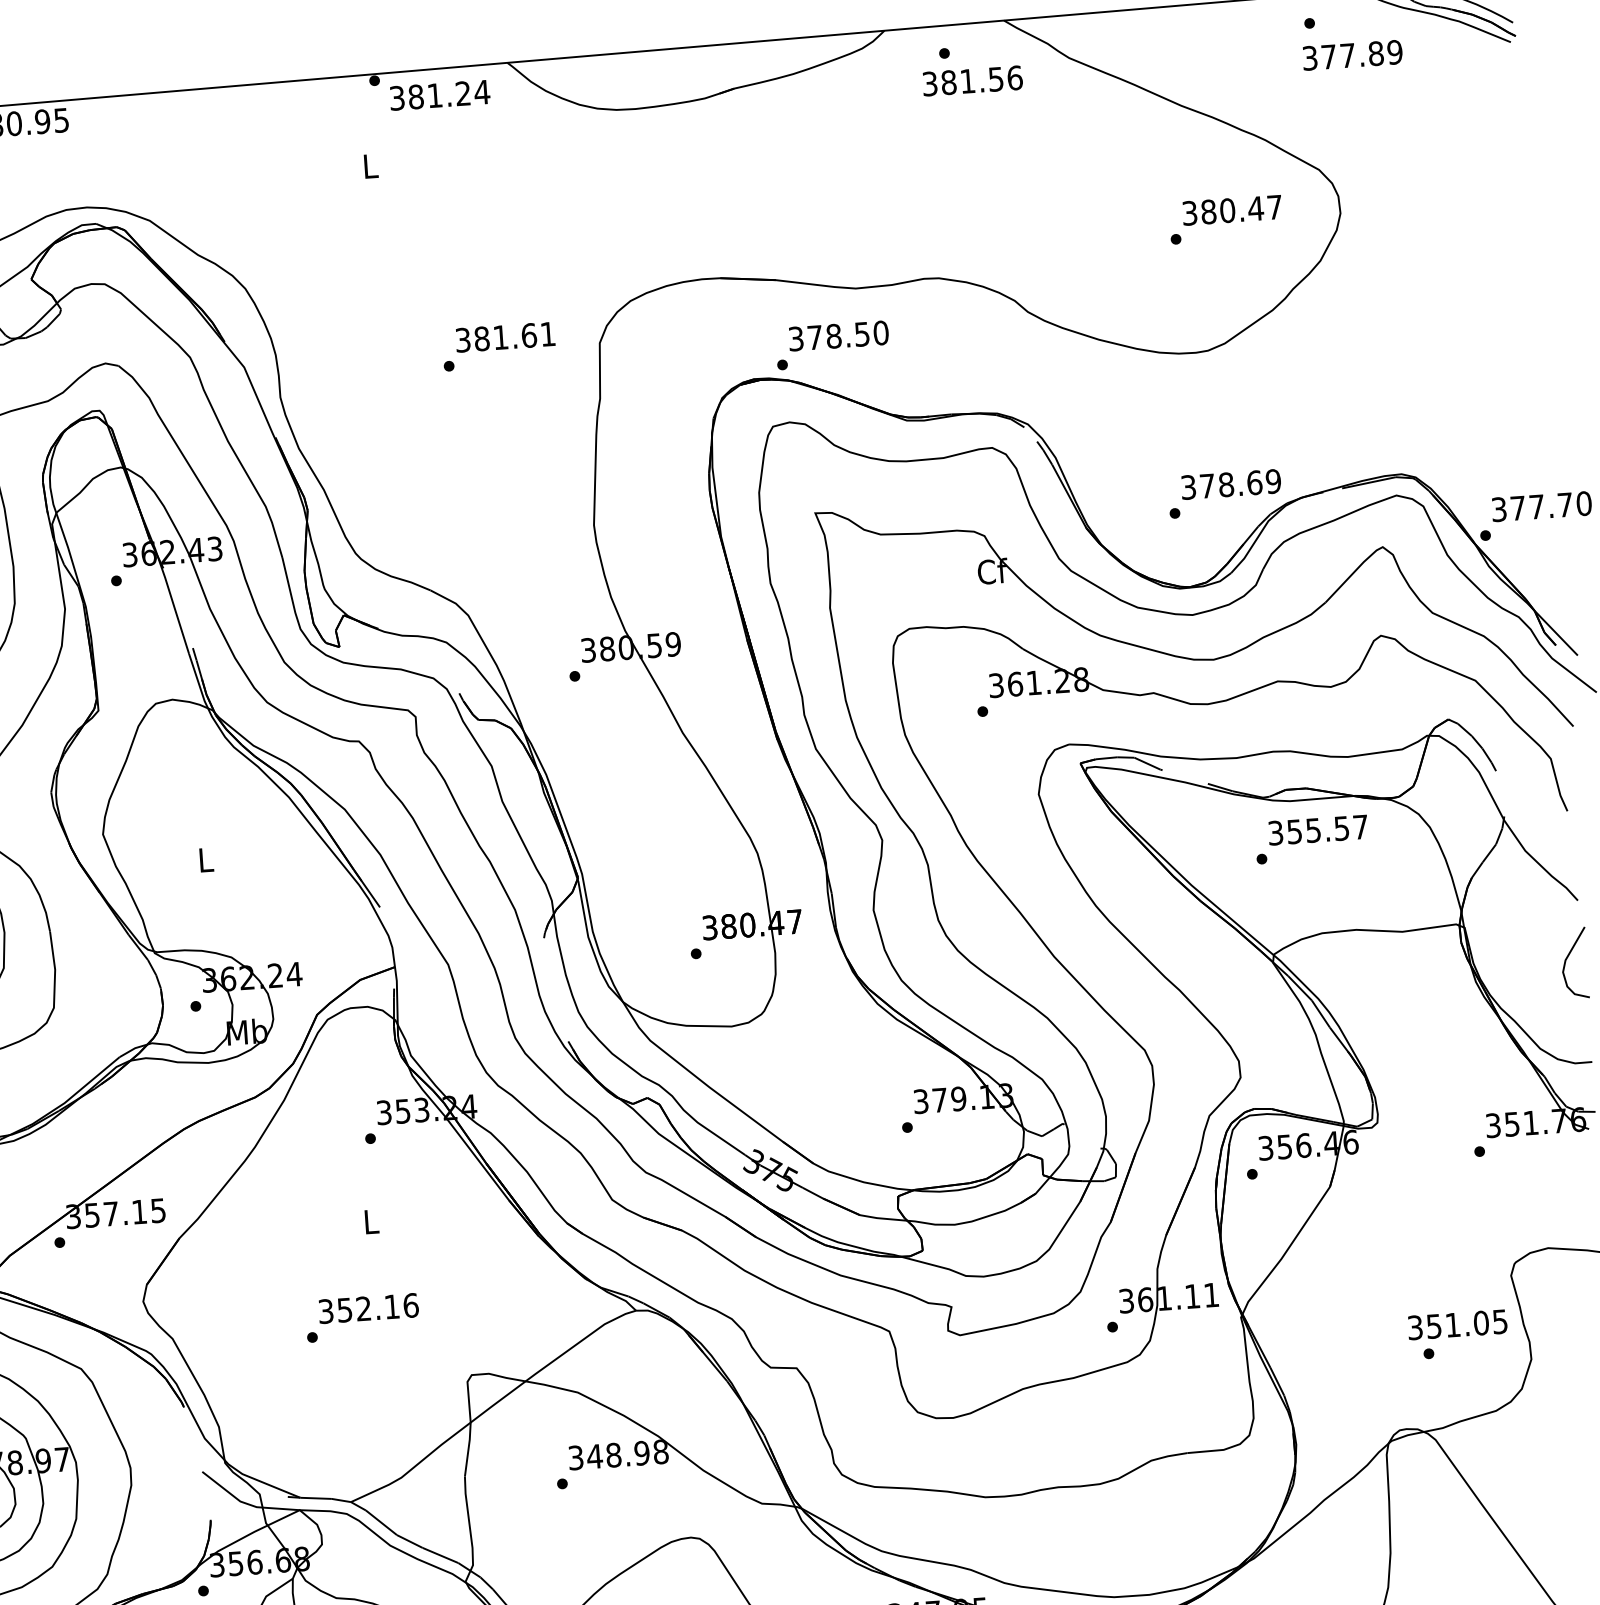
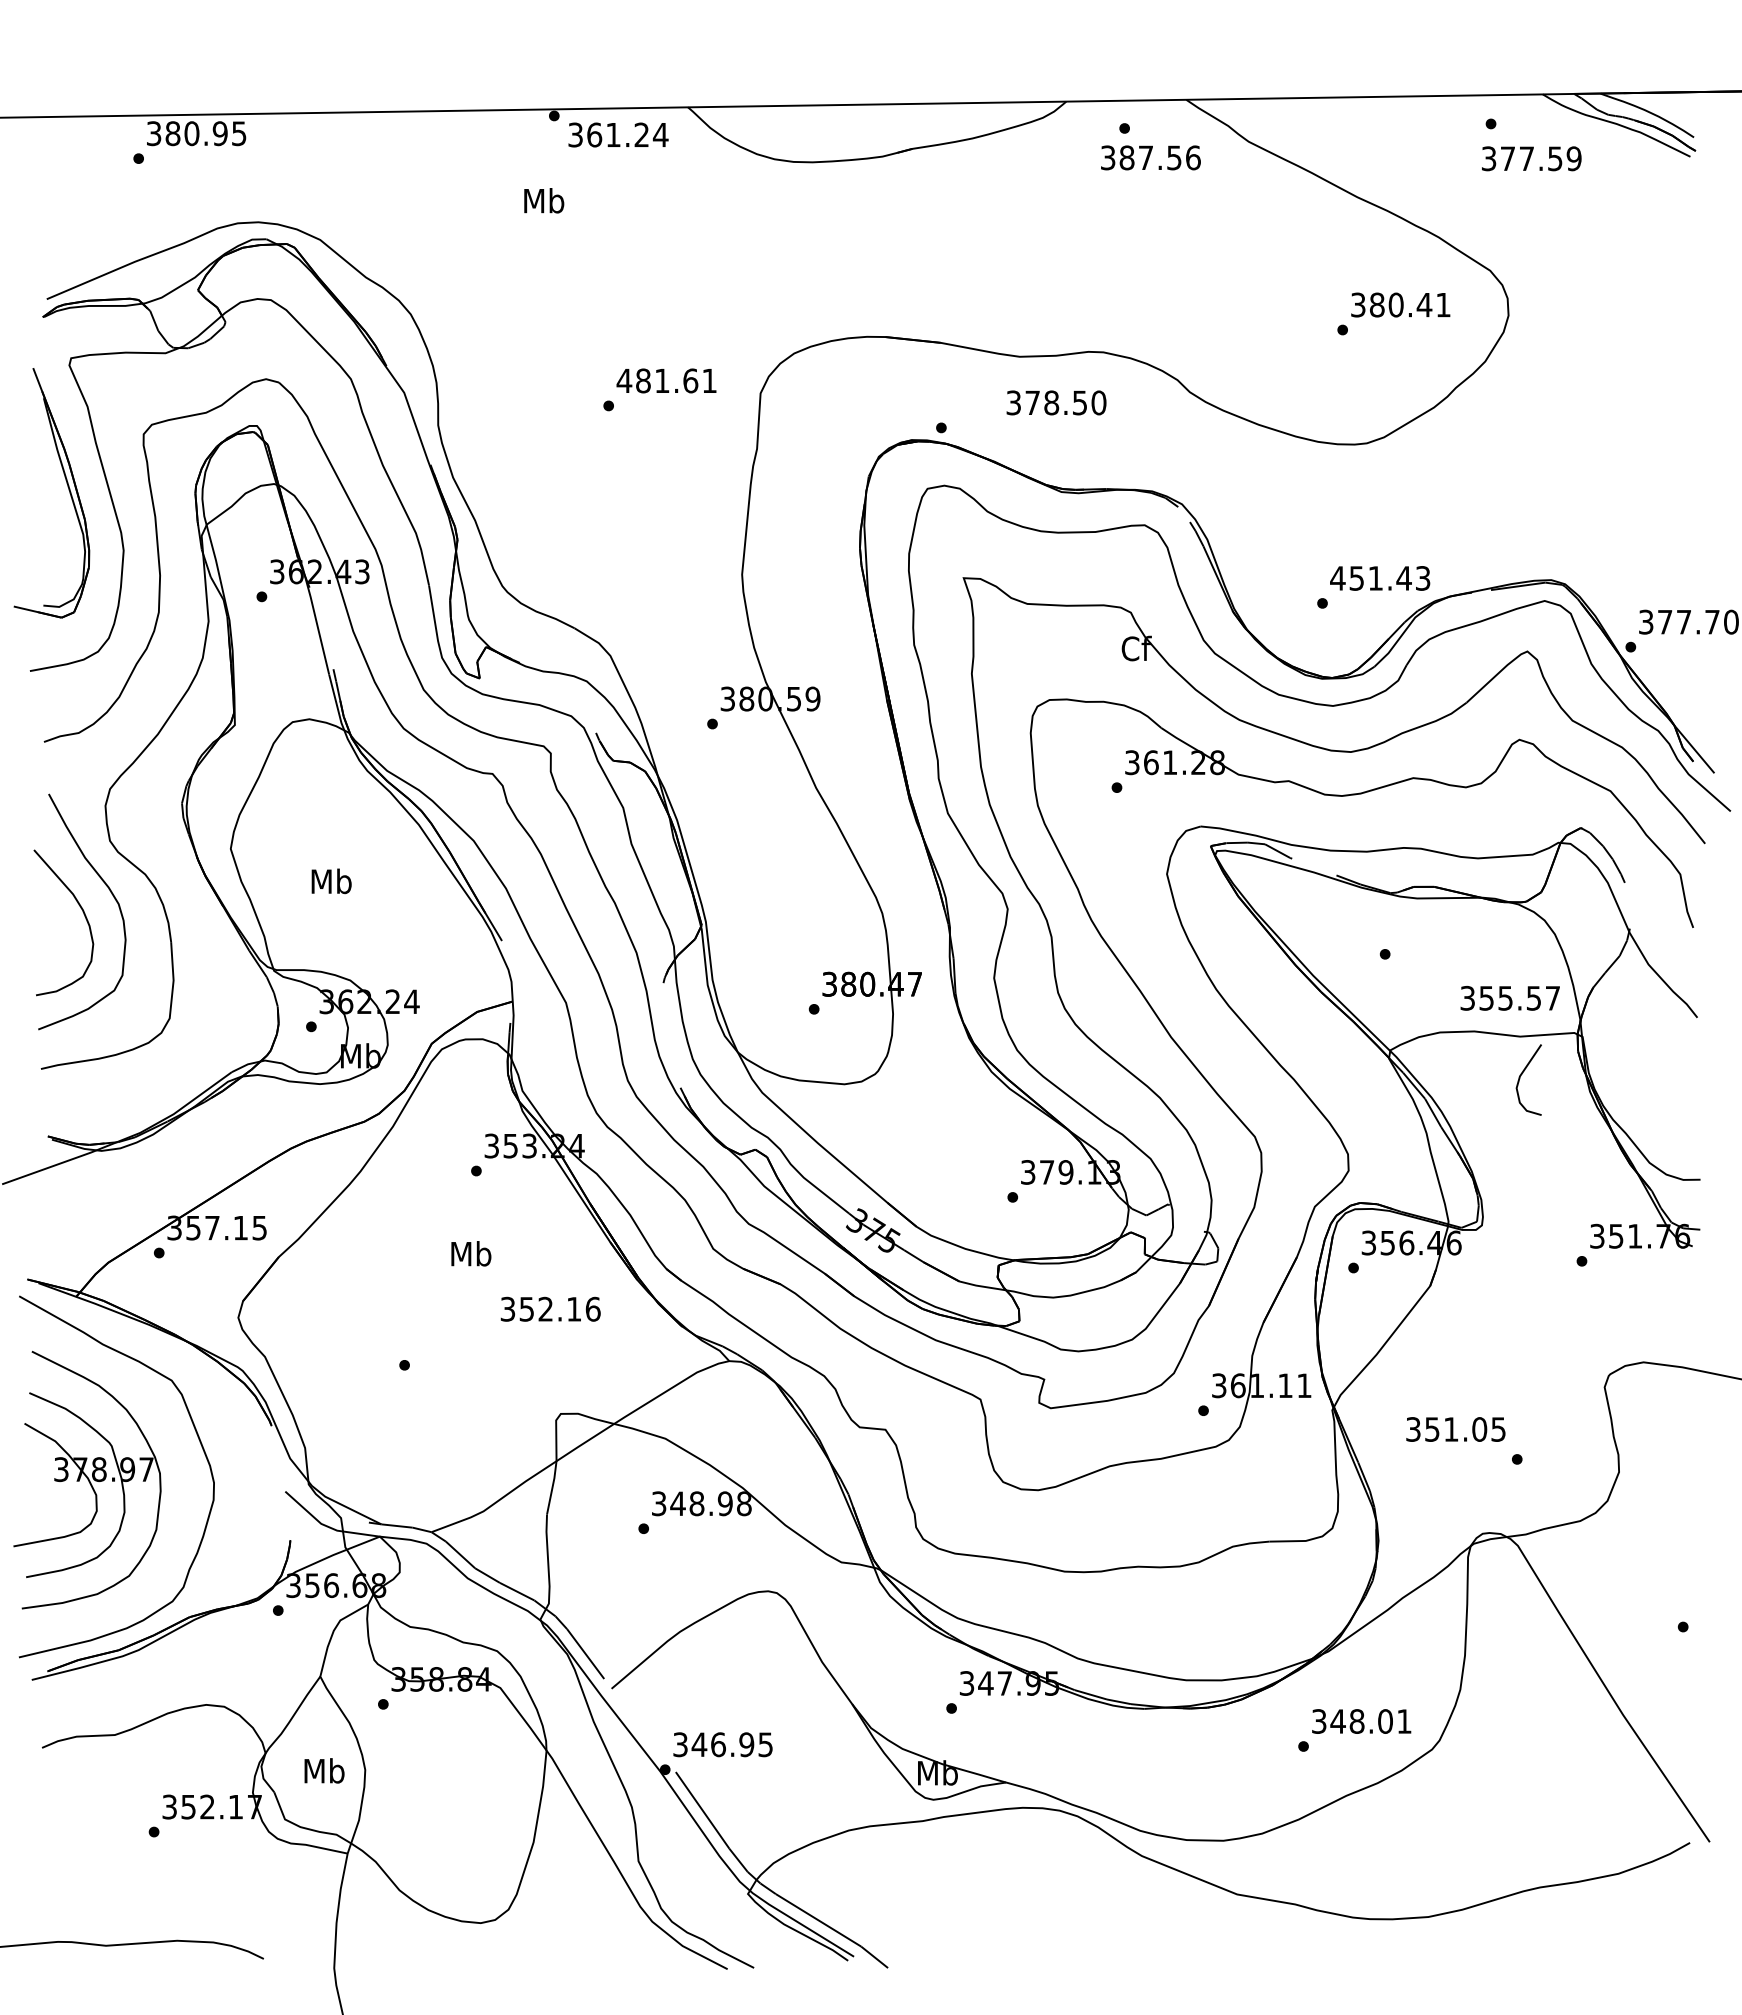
text: (1376, 53) -> (1555, 158), 377.89 -> 377.59
text: (967, 80) -> (1145, 157), 381.56 -> 387.56
text: (416, 96) -> (594, 134), 381.24 -> 361.24
text: (370, 165) -> (544, 200), L -> Mb
text: (1274, 207) -> (1443, 305), 380.47 -> 380.41
text: (838, 335) -> (1056, 402), moved
text: (463, 339) -> (624, 380), 381.61 -> 481.61
text: (1231, 484) -> (1380, 578), 378.69 -> 451.43
text: (1317, 830) -> (1509, 998), moved
text: (205, 859) -> (331, 881), L -> Mb
curve: (1568, 957) -> (1523, 1073), moved
text: (371, 1221) -> (471, 1253), L -> Mb
text: (368, 1307) -> (550, 1308), moved
text: (1457, 1324) -> (1455, 1429), moved

